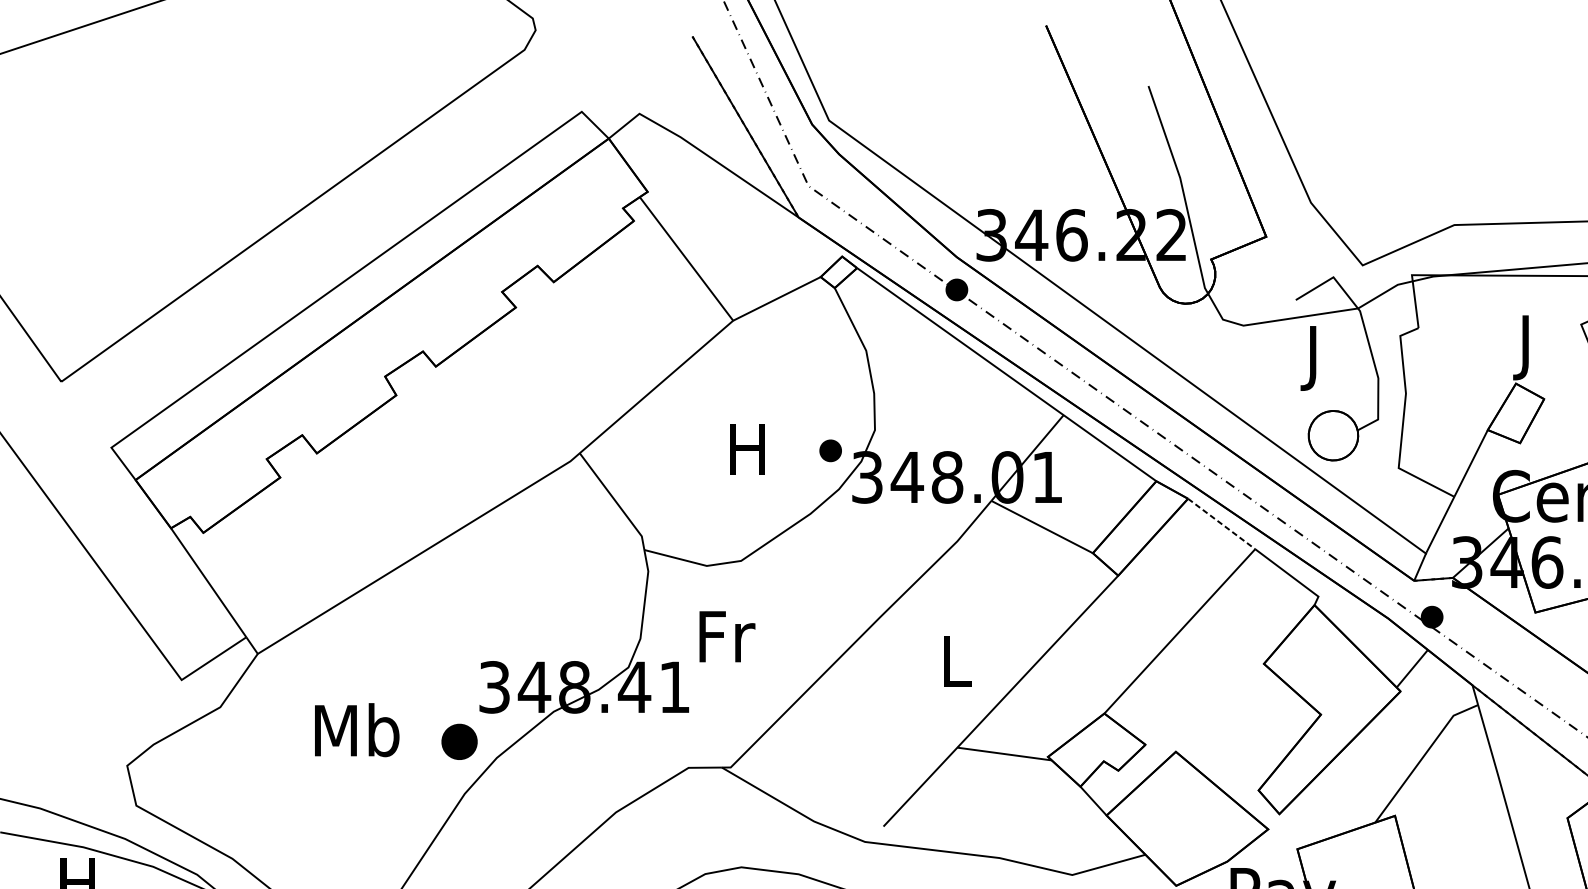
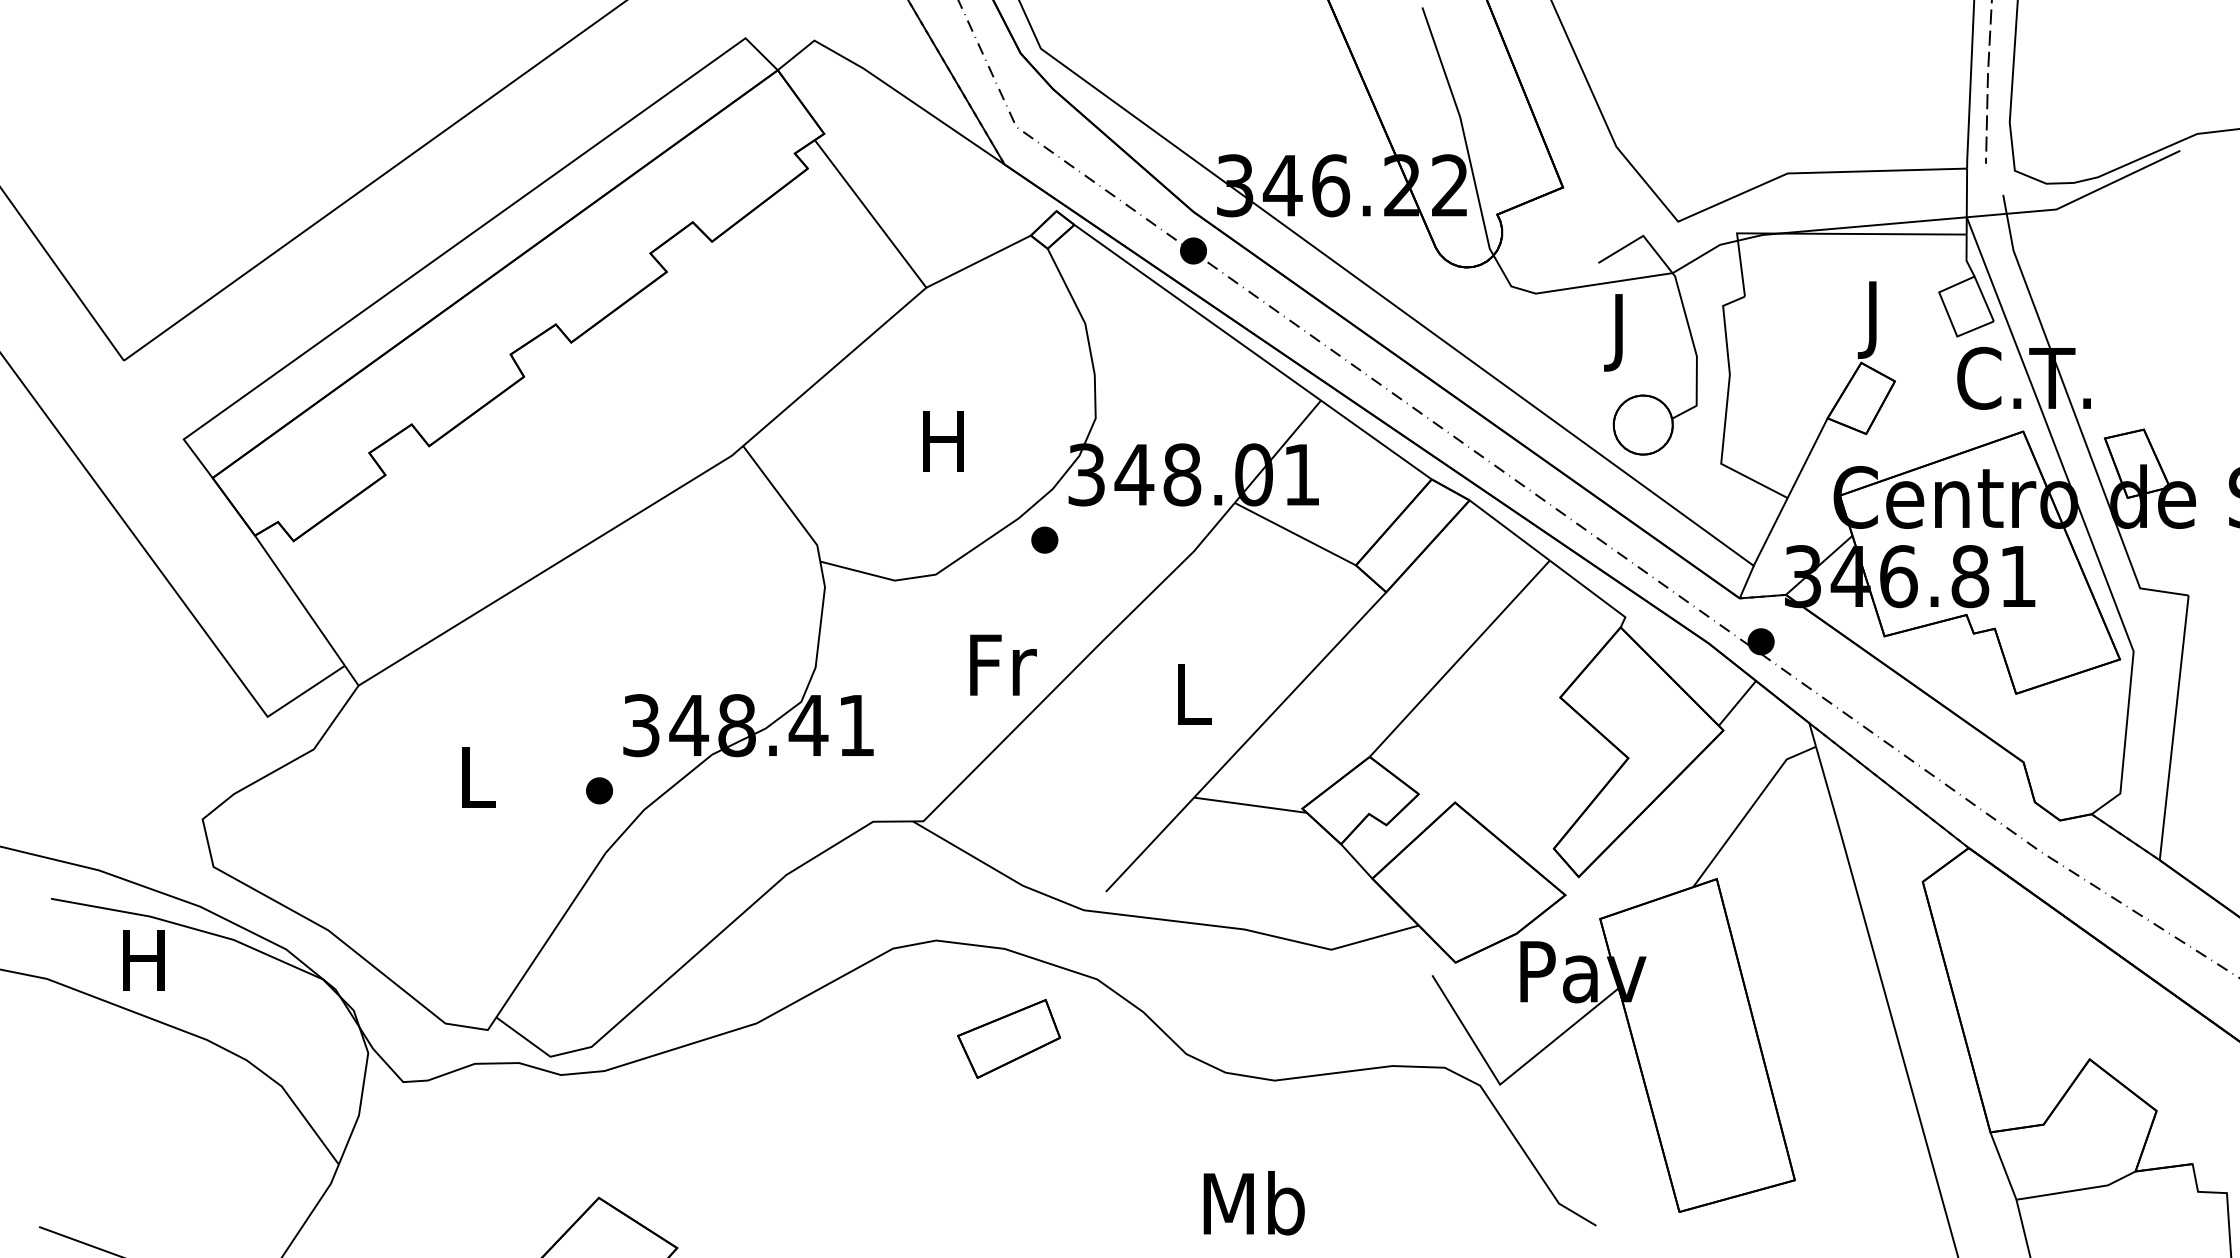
part: (830, 450) -> (1044, 539), moved
line: (1222, 523) -> (1510, 530), dashed -> solid
text: (727, 636) -> (1003, 664), moved
text: (356, 729) -> (476, 776), Mb -> L
part: (459, 741) -> (599, 790), size x0.62

